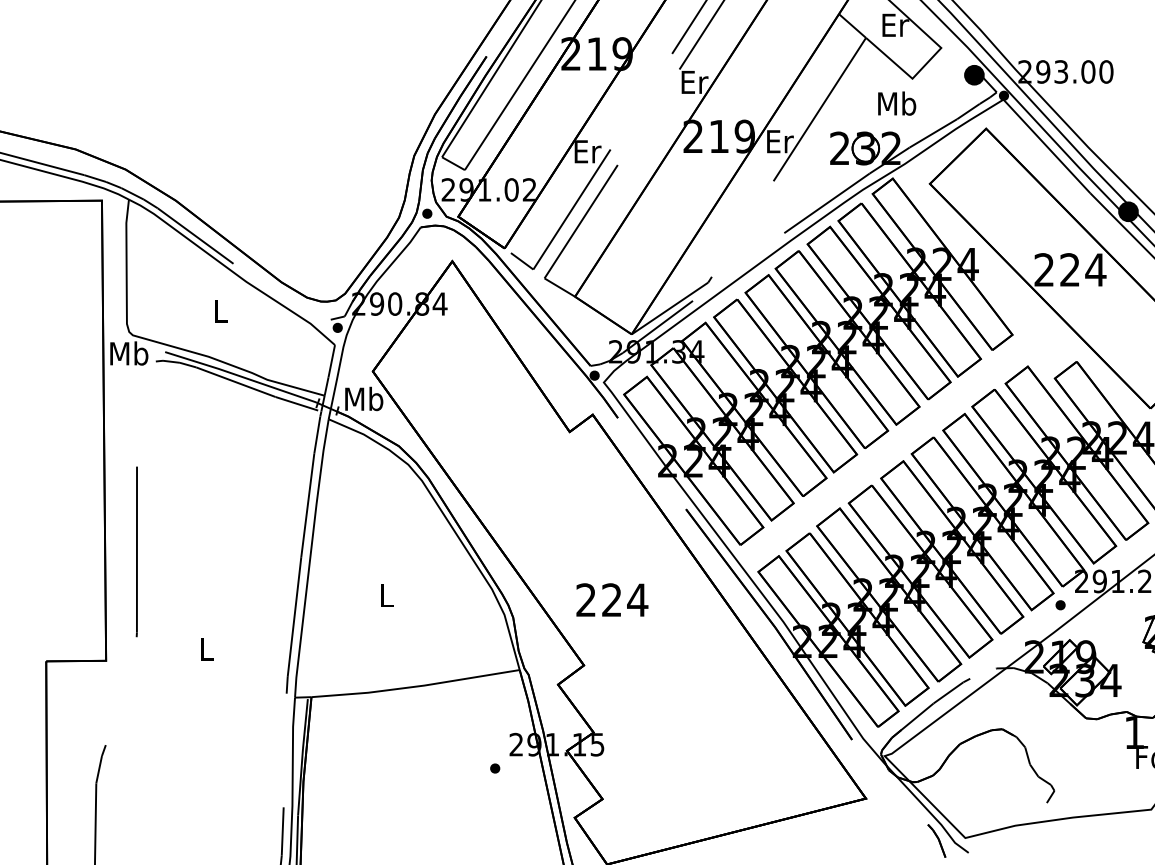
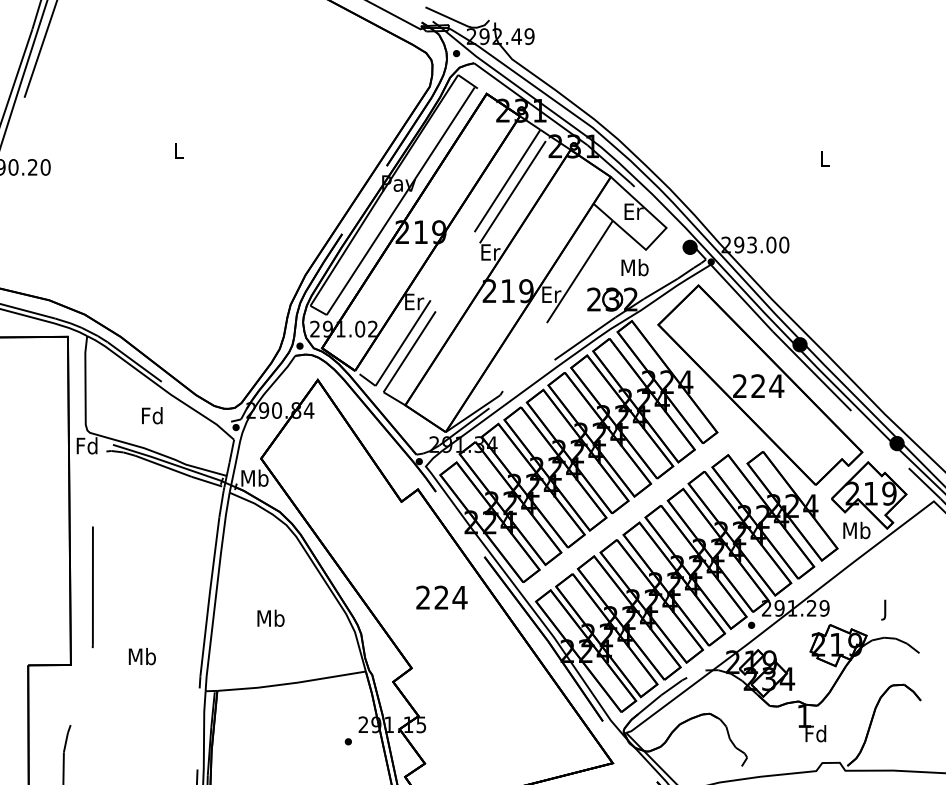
text: (220, 310) -> (152, 415), L -> Fd
text: (127, 353) -> (86, 445), Mb -> Fd
text: (385, 594) -> (270, 617), L -> Mb
text: (611, 599) -> (441, 597), moved
text: (205, 648) -> (141, 656), L -> Mb

